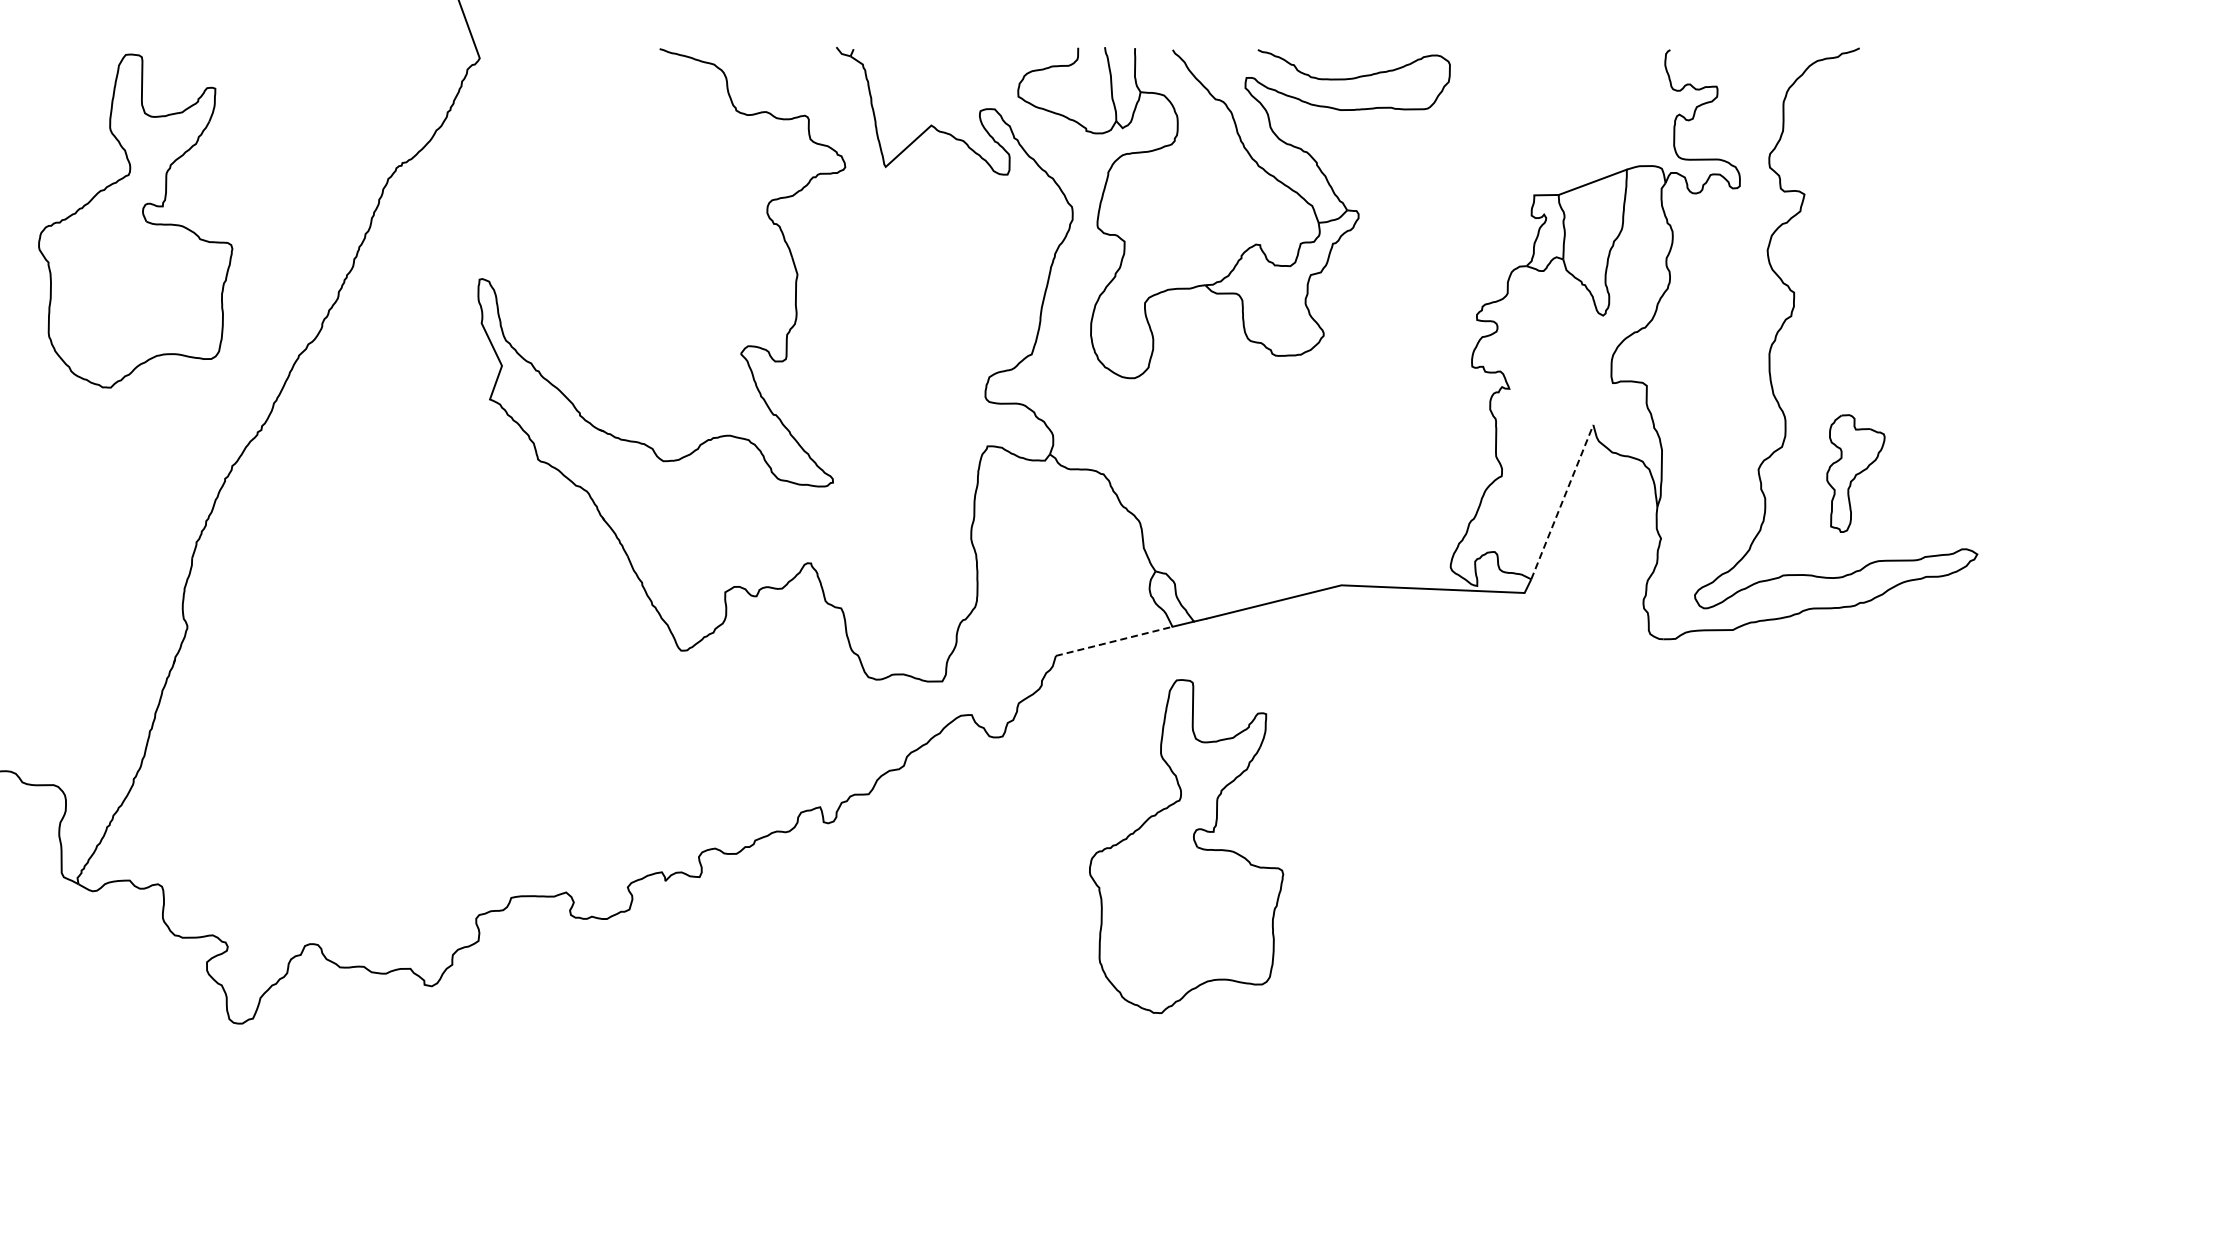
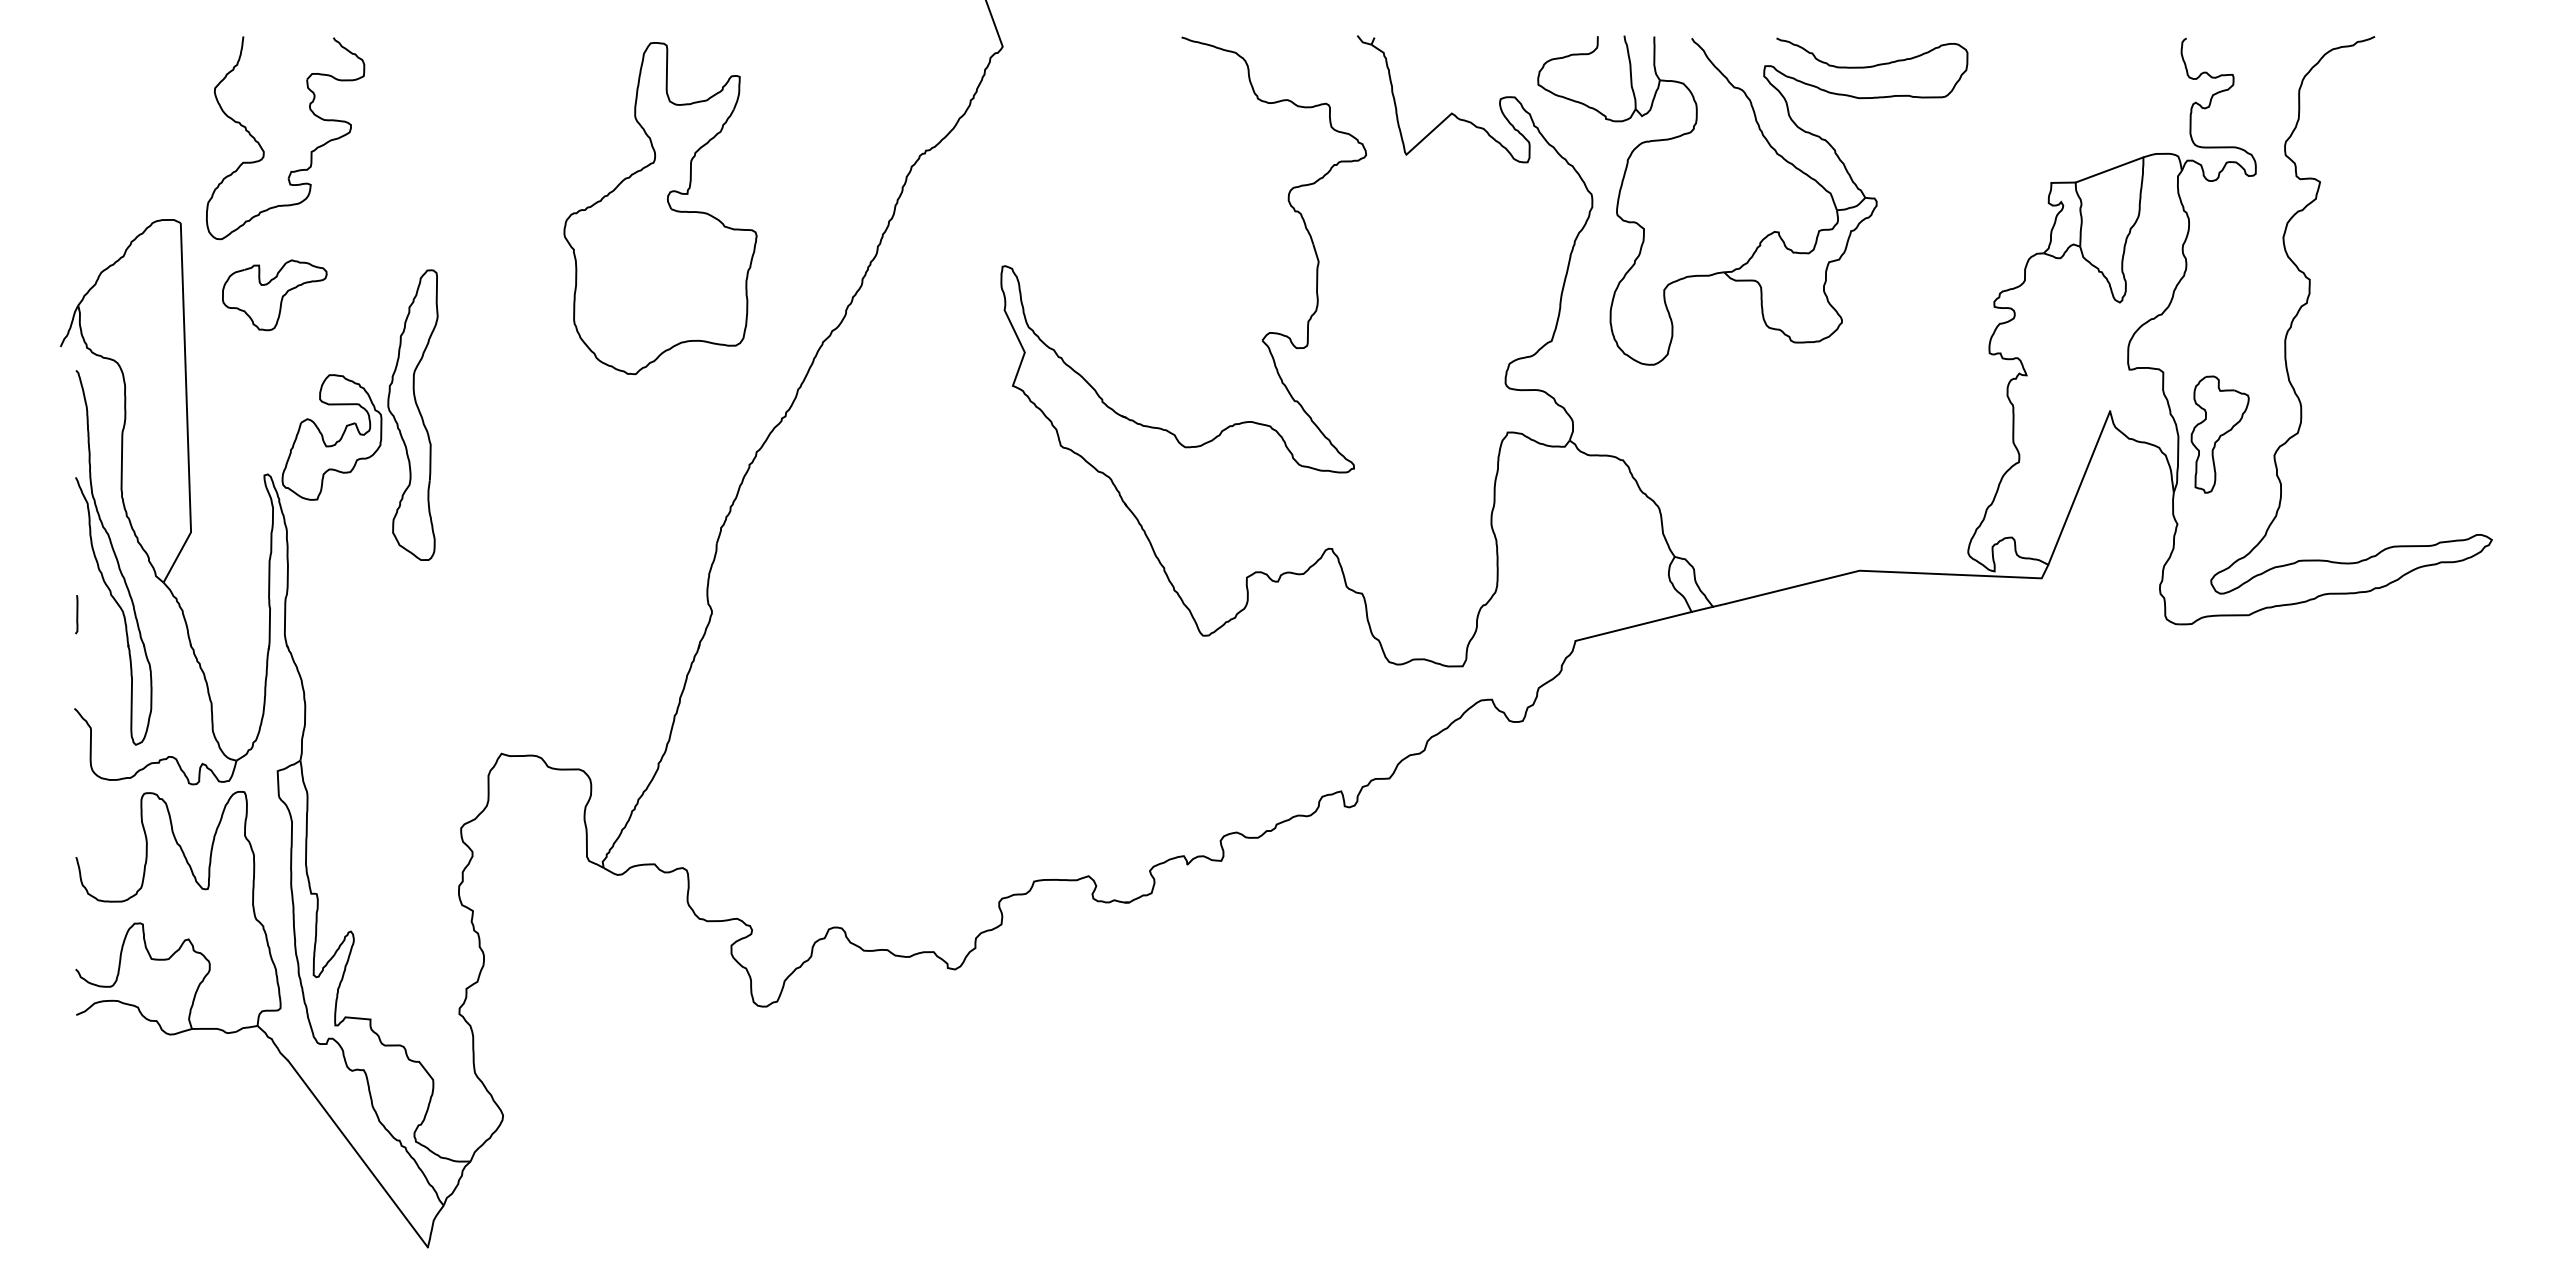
part: (1855, 473) -> (2219, 434), moved
line: (1562, 502) -> (2079, 488), dashed -> solid
line: (1114, 641) -> (1633, 626), dashed -> solid
part: (1186, 846) -> (1705, 830), removed

